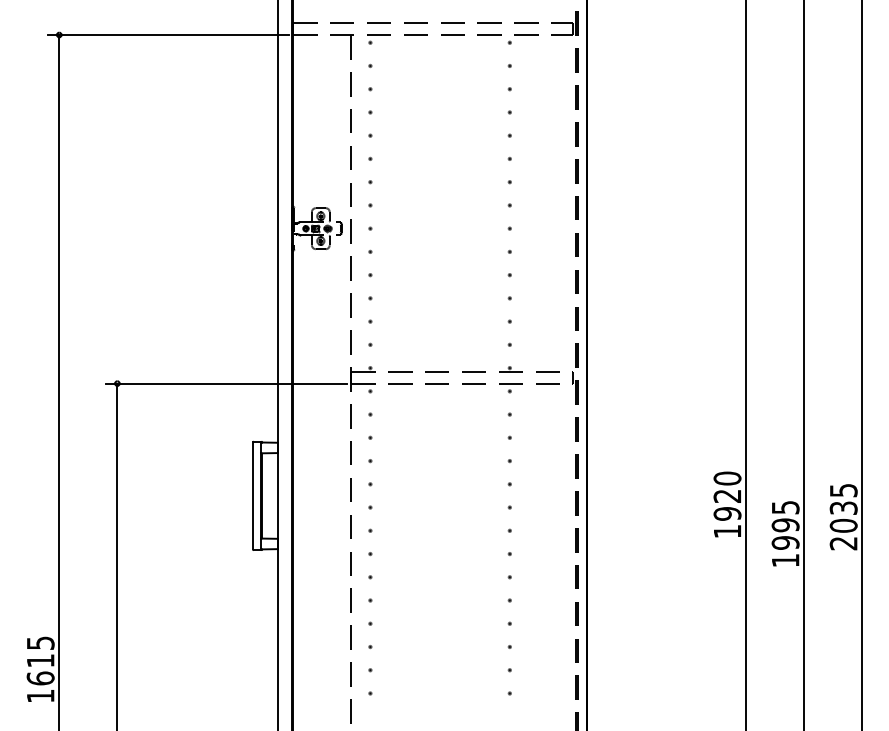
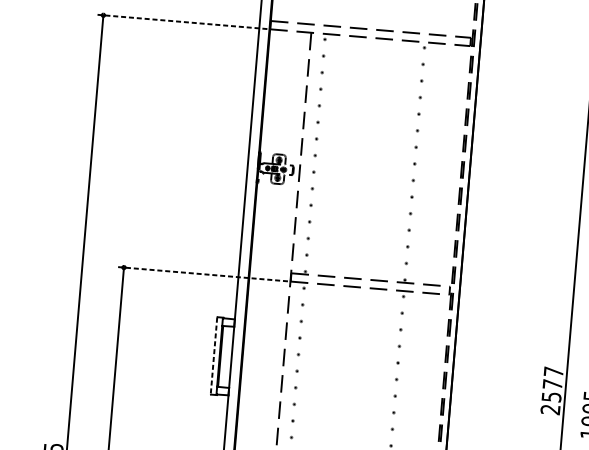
line: (168, 35) -> (181, 22), solid -> dashed
line: (226, 383) -> (201, 274), solid -> dashed
line: (252, 496) -> (213, 356), solid -> dashed
text: (727, 504) -> (552, 390), 1920 -> 2577

